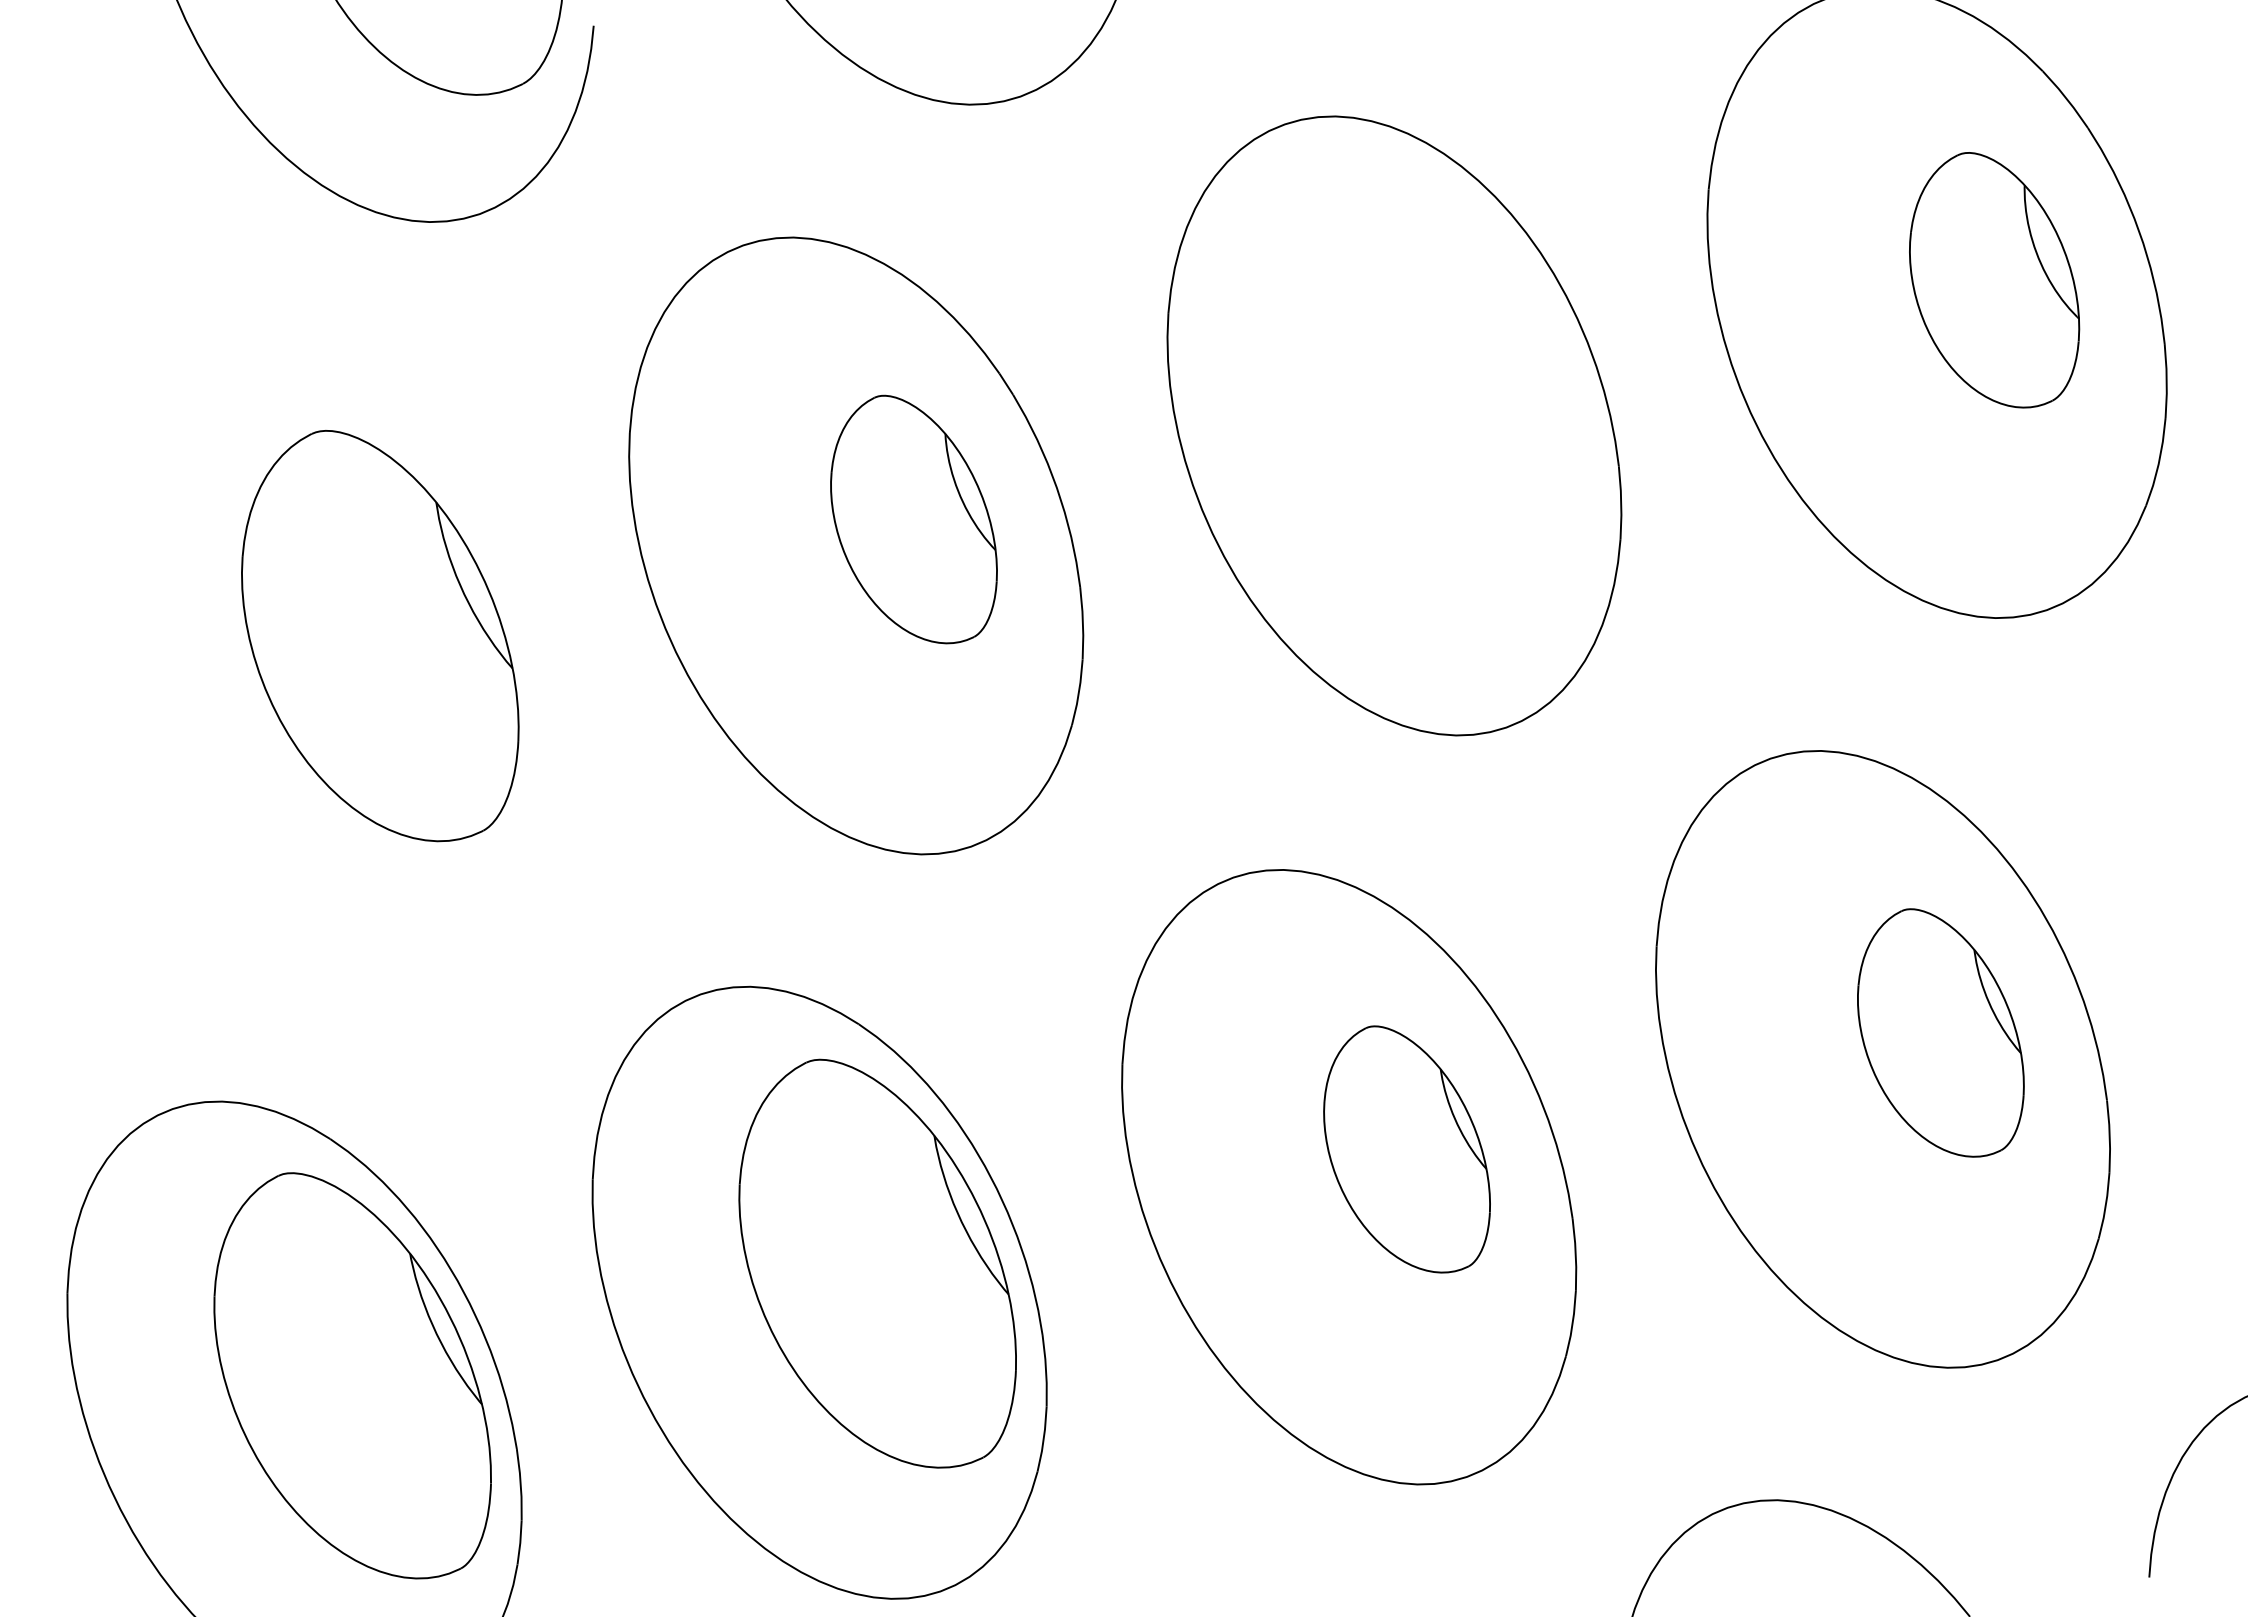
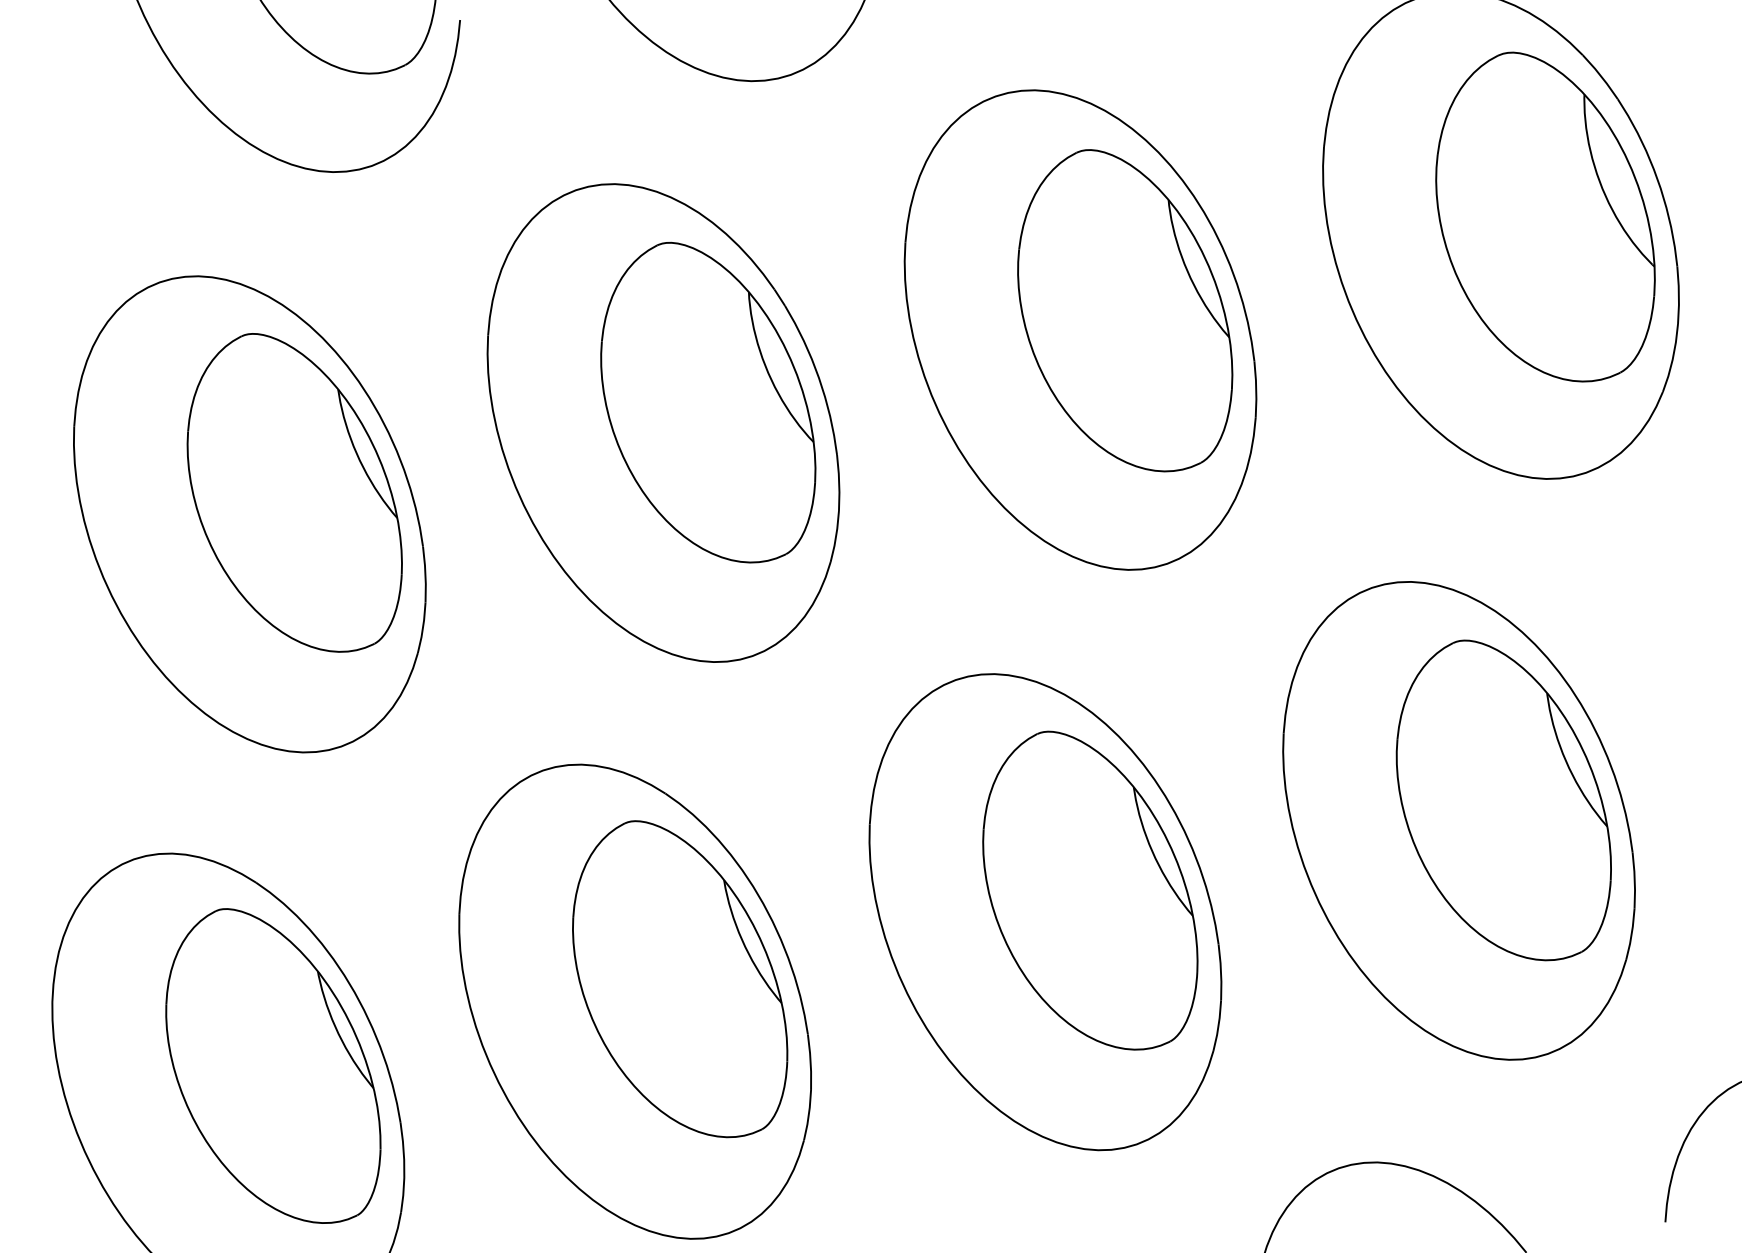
part: (1994, 280) -> (1545, 217), size x1.67
part: (1452, 400) -> (1125, 310), added
part: (913, 519) -> (707, 402), size x1.67
part: (322, 663) -> (249, 514), added
part: (1940, 1032) -> (1503, 800), size x1.67
part: (1406, 1149) -> (1089, 890), size x1.67

